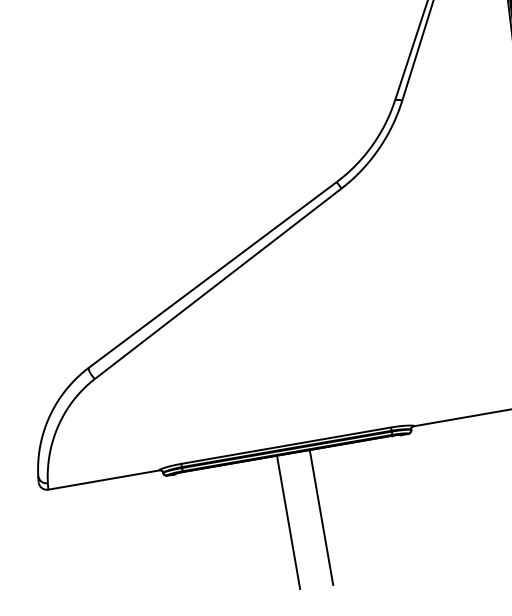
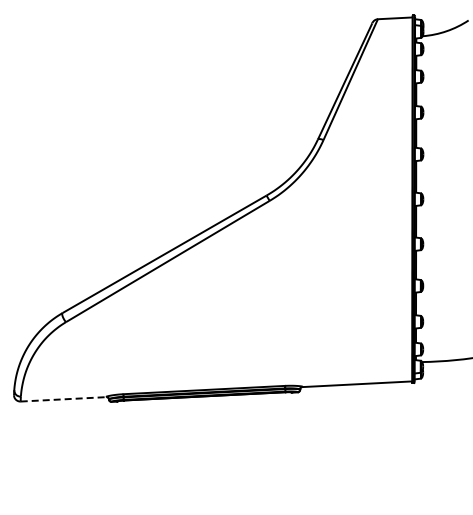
line: (103, 480) -> (63, 399), solid -> dashed
line: (321, 517) -> (224, 447), removed
line: (287, 521) -> (198, 447), removed

